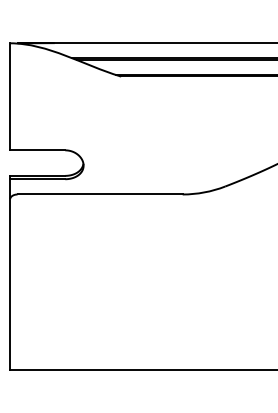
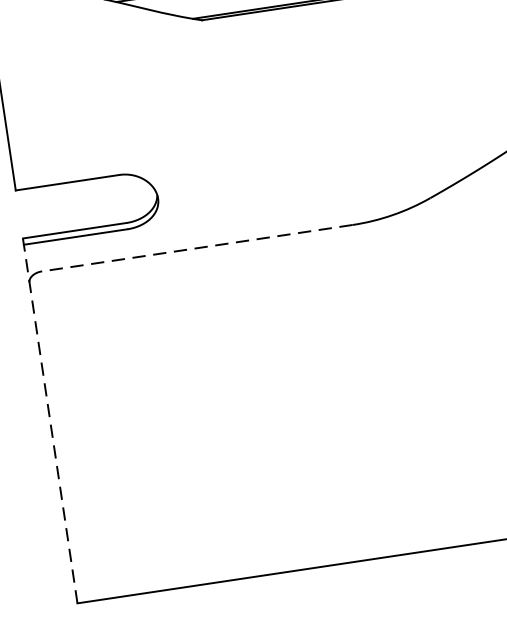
line: (100, 194) -> (197, 248), solid -> dashed
line: (10, 272) -> (50, 420), solid -> dashed

